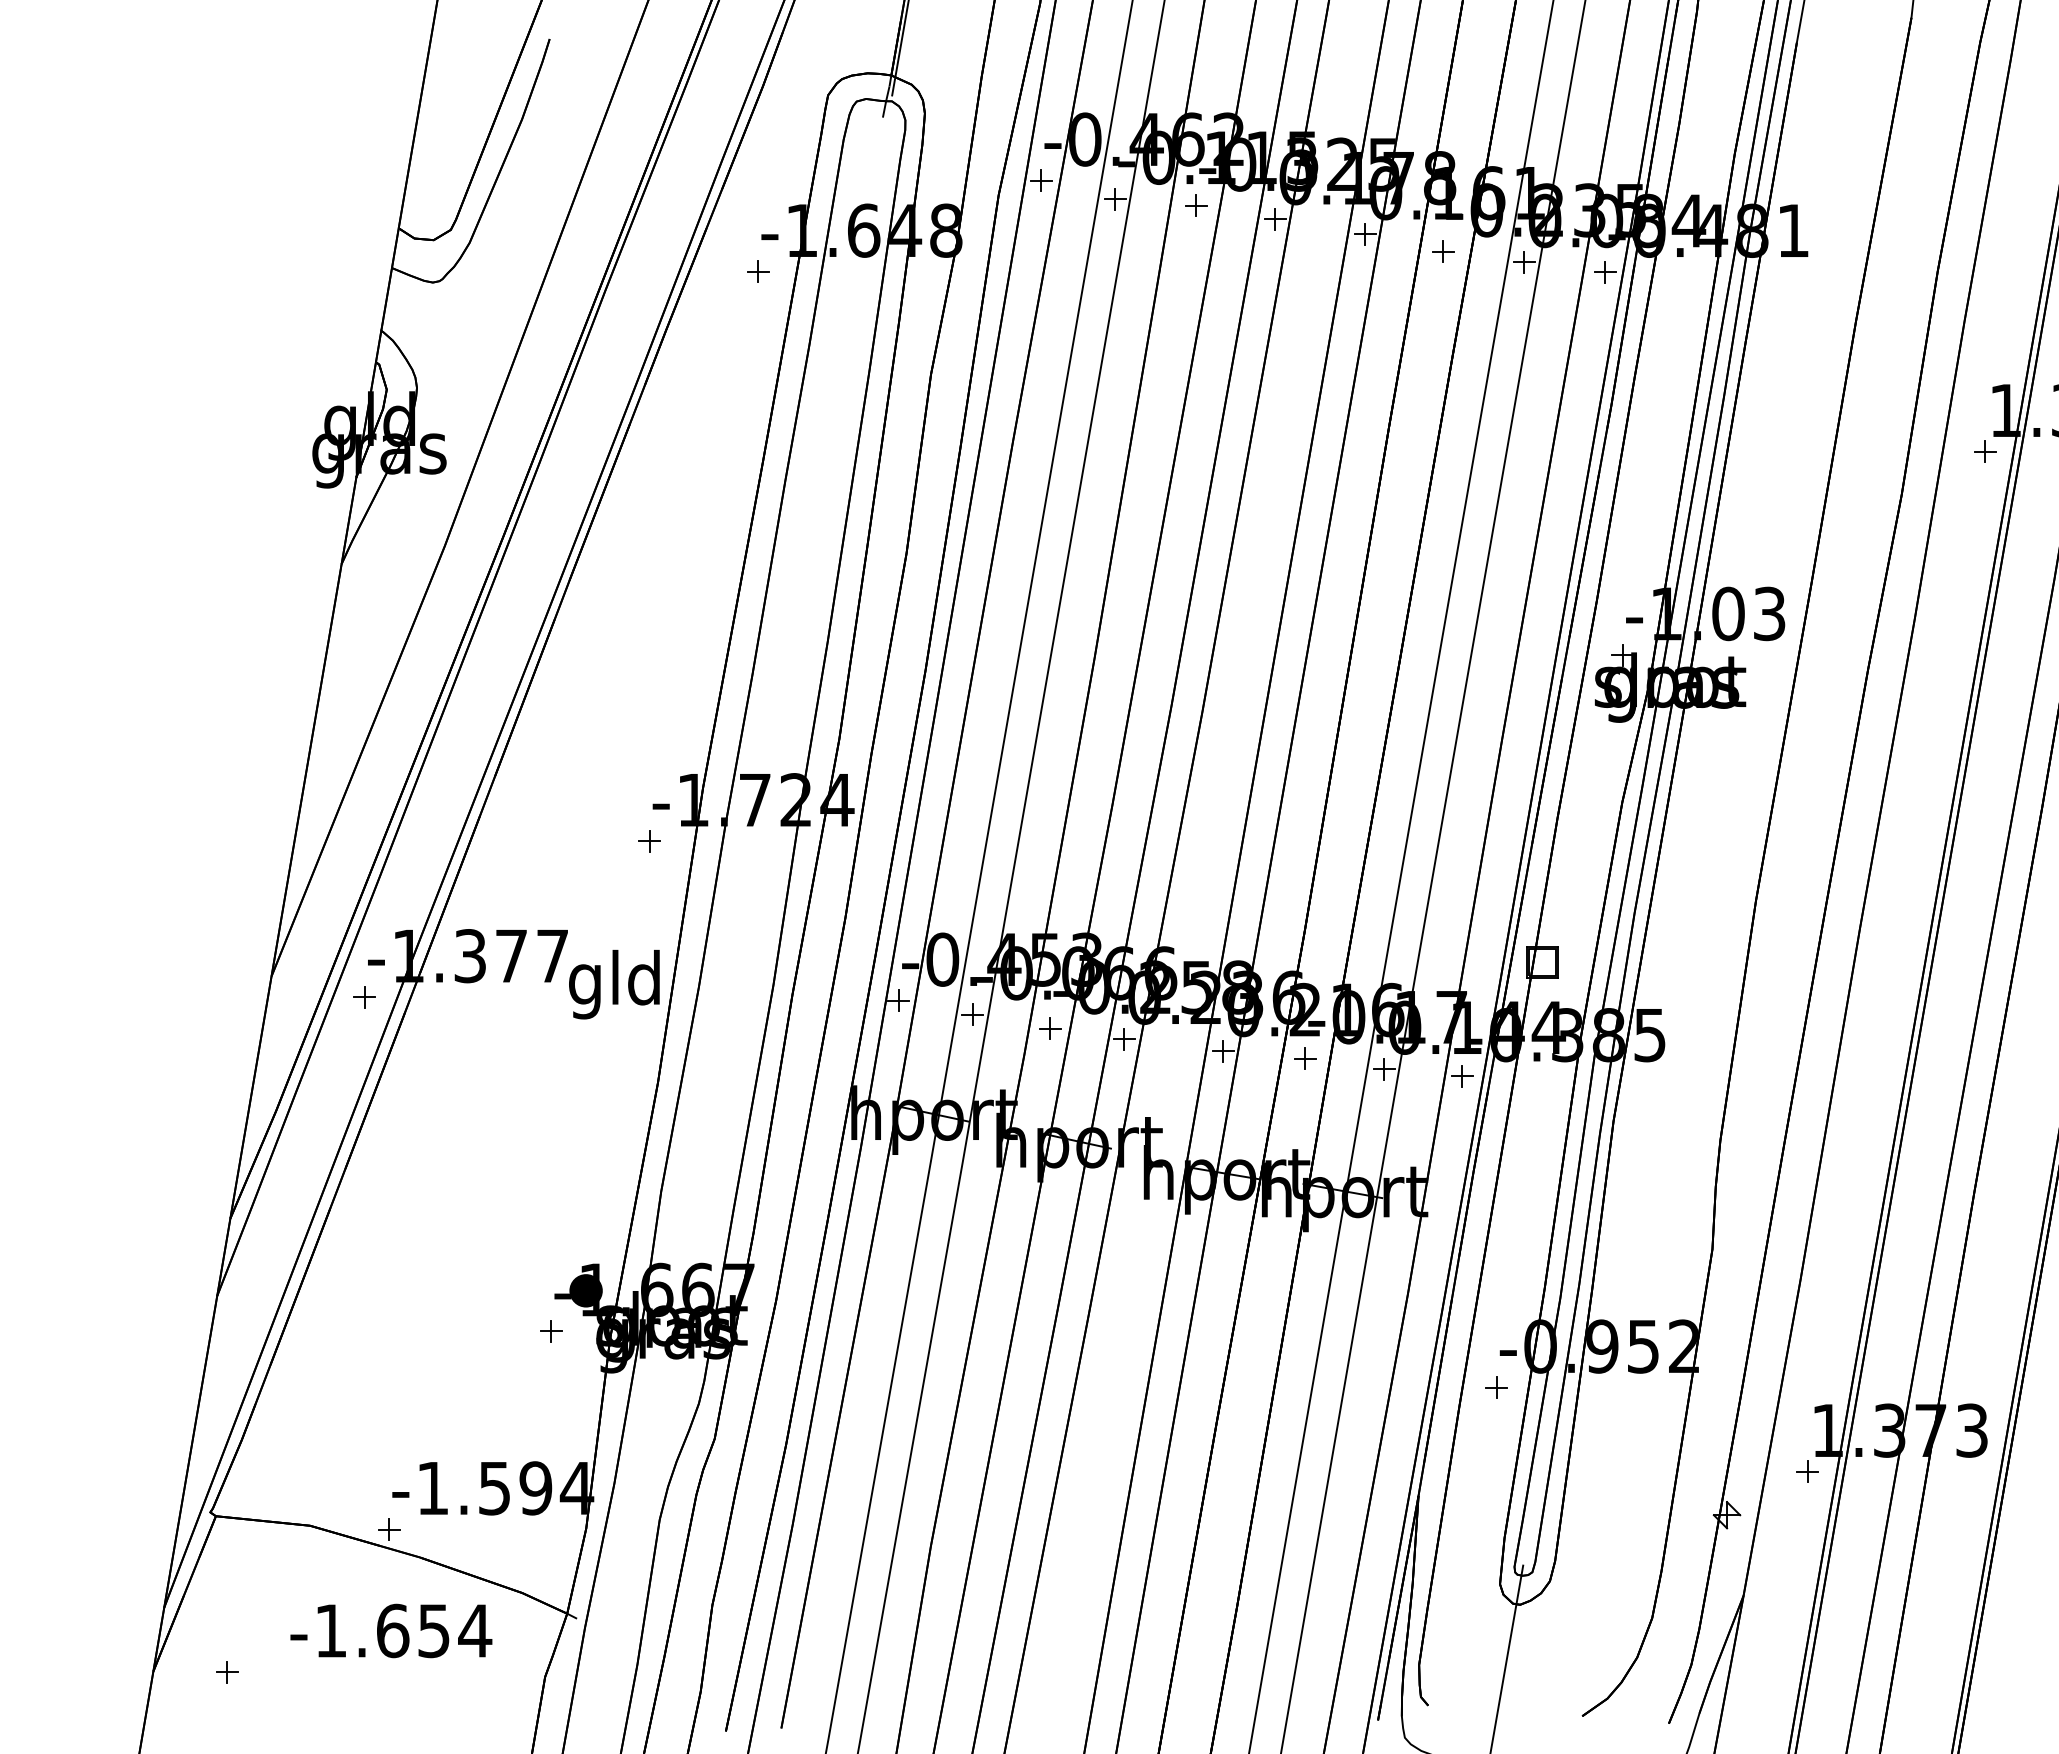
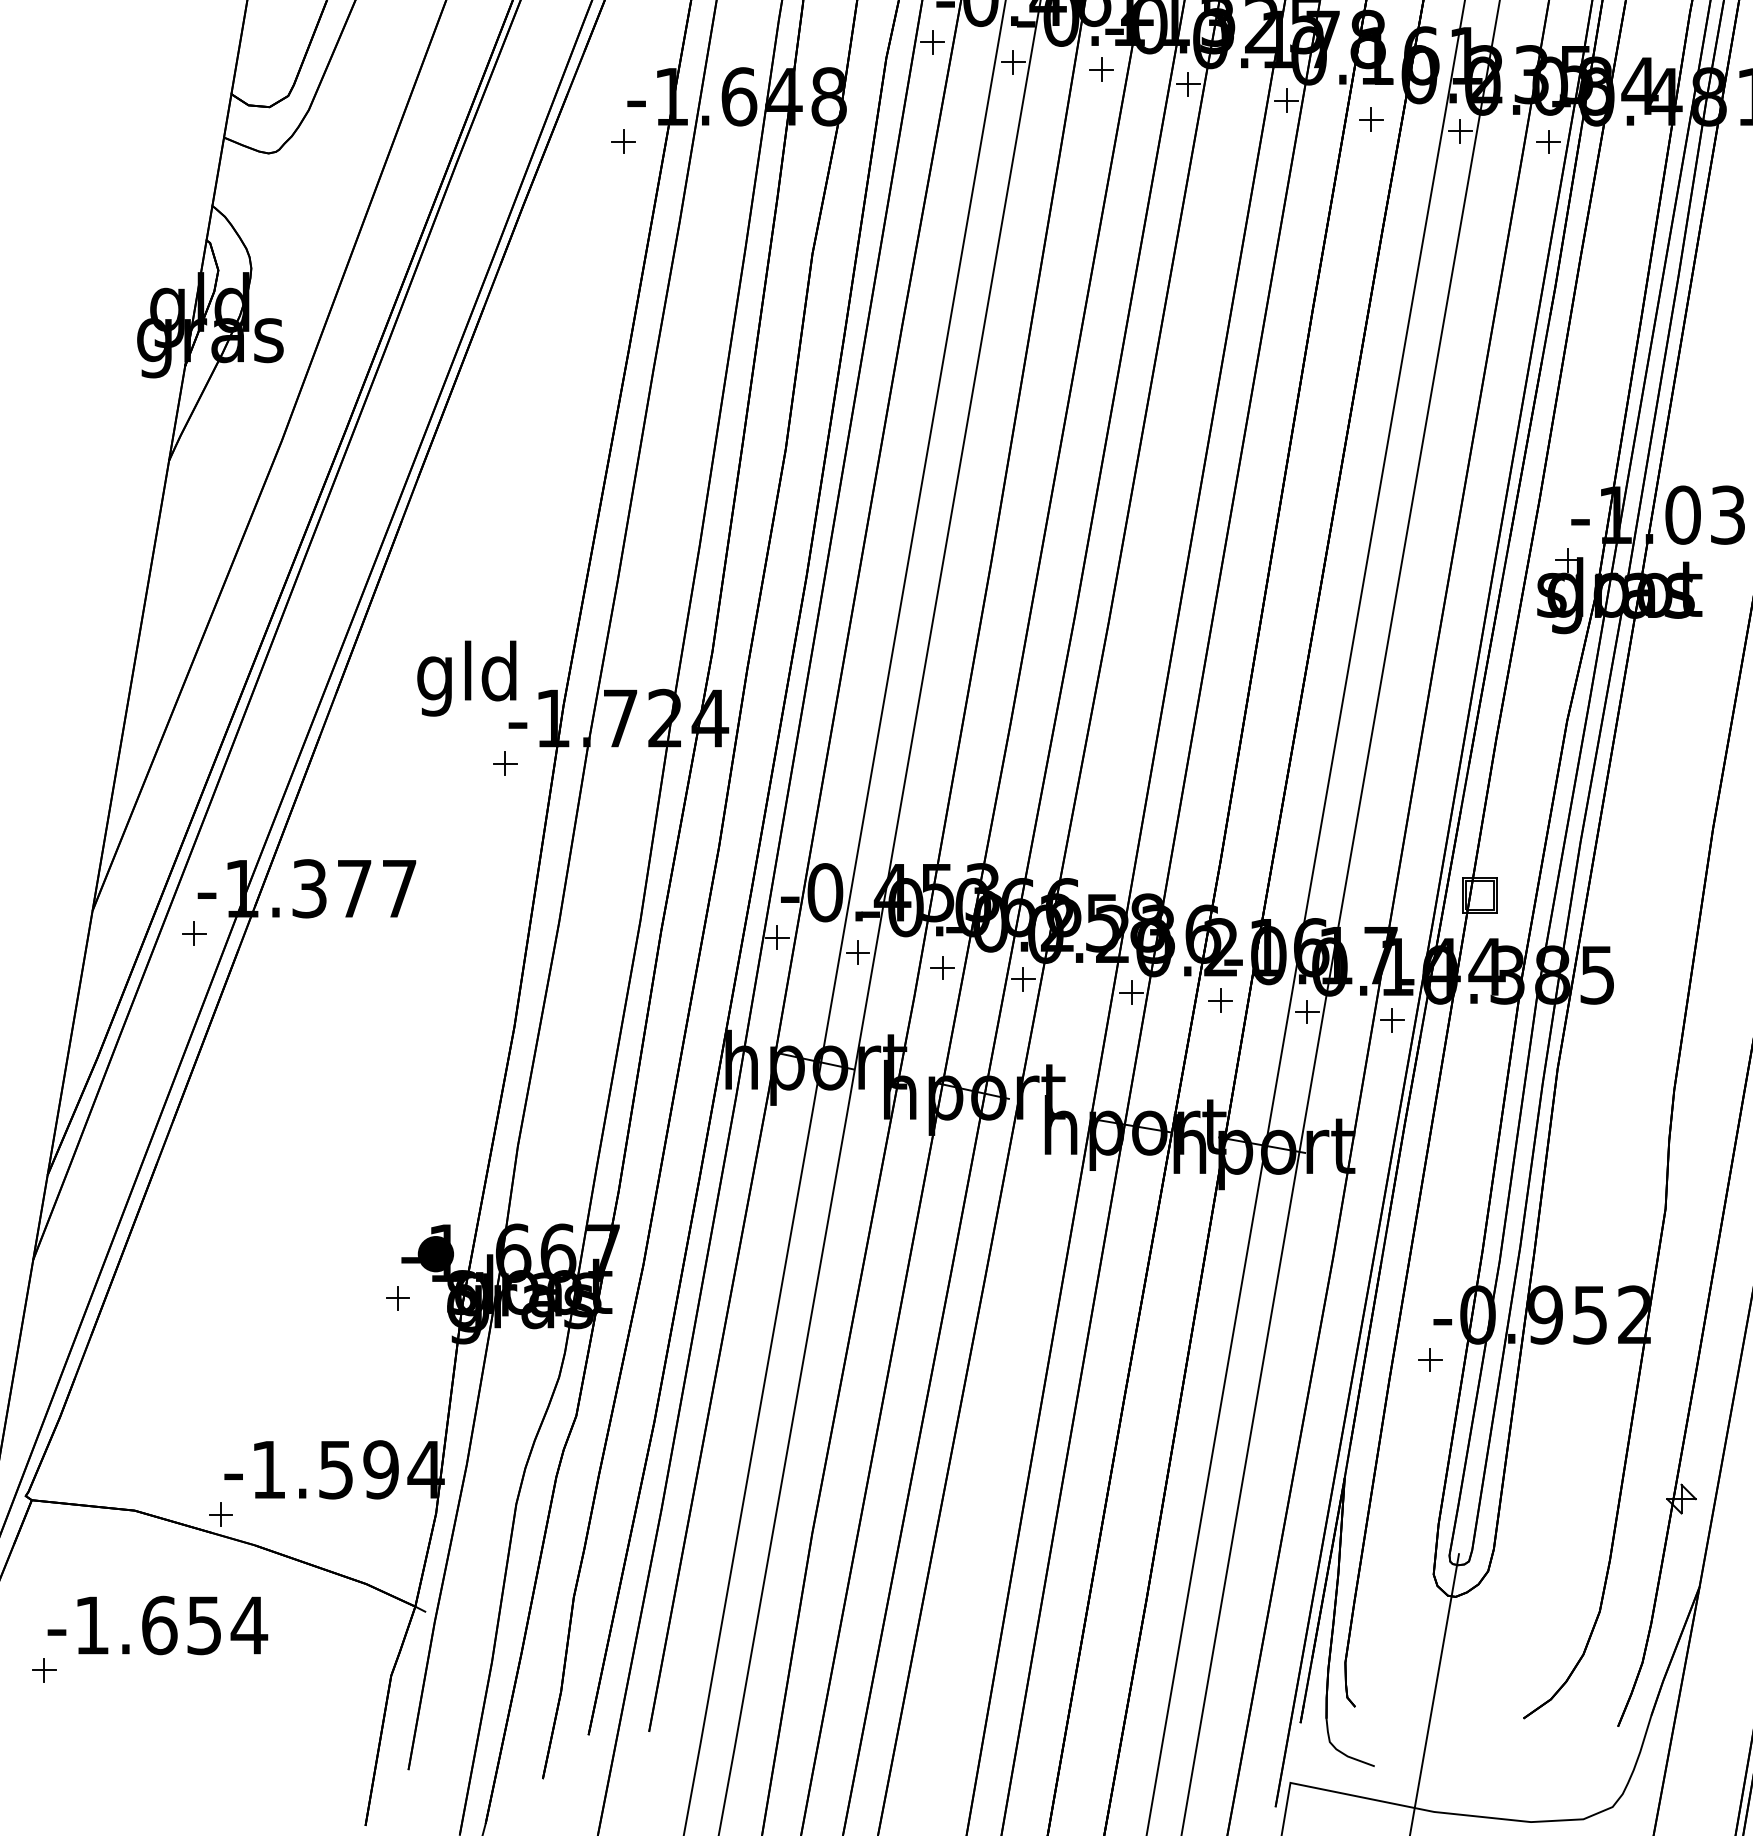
text: (614, 984) -> (466, 678), moved
text: (391, 1630) -> (158, 1624), moved

